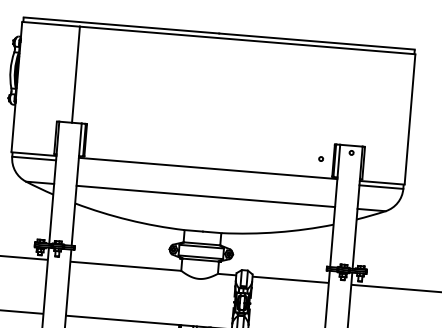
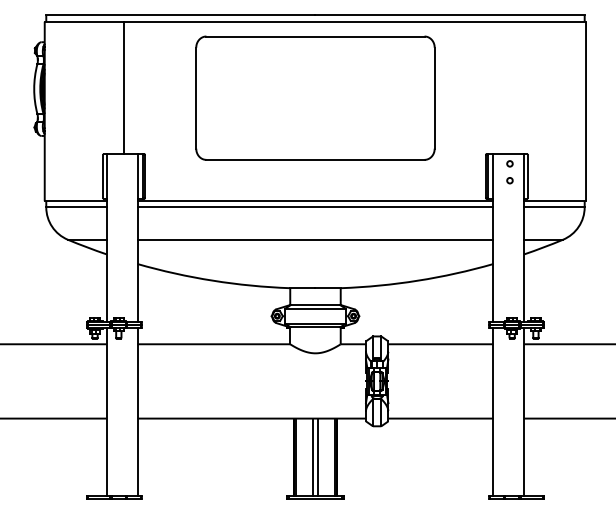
part: (214, 93) -> (315, 97), added
circle: (320, 158) -> (509, 180), moved
line: (207, 172) -> (315, 207), added

